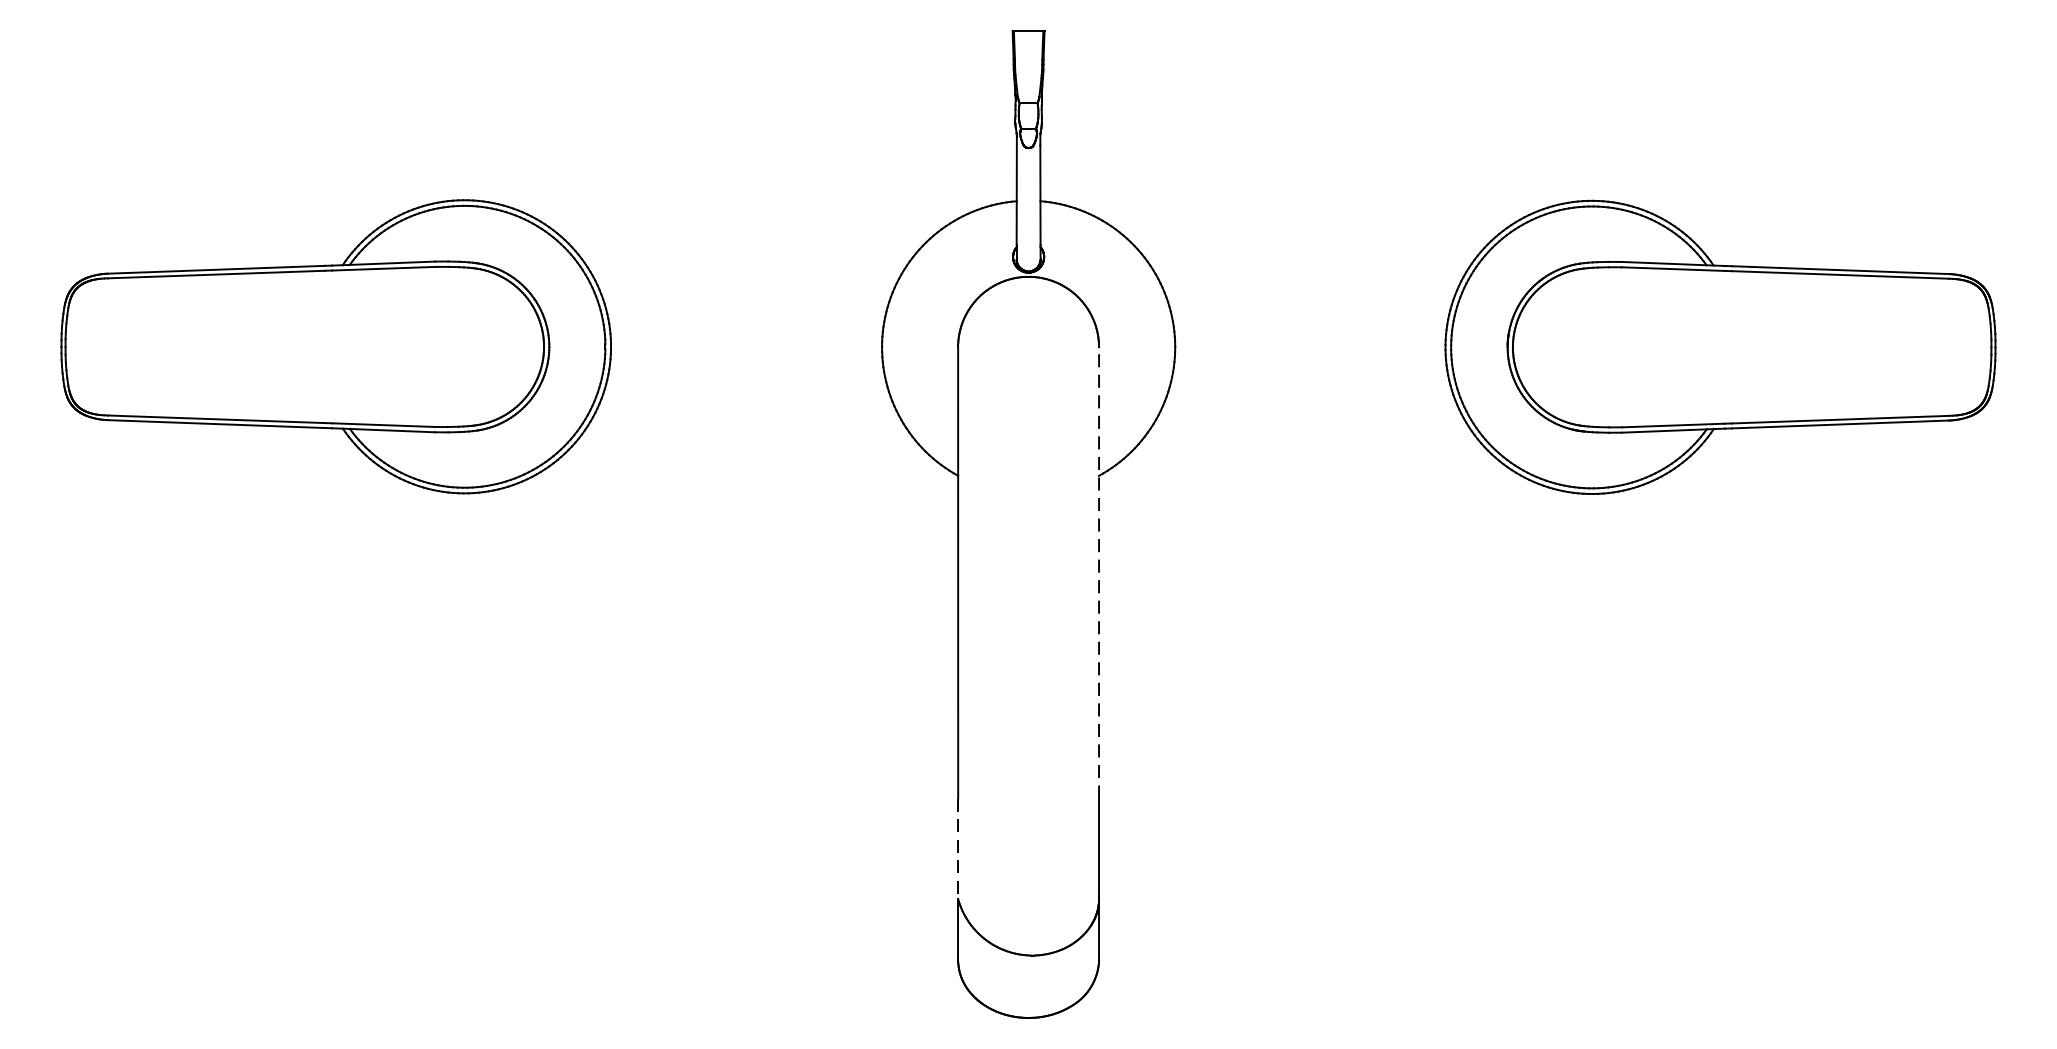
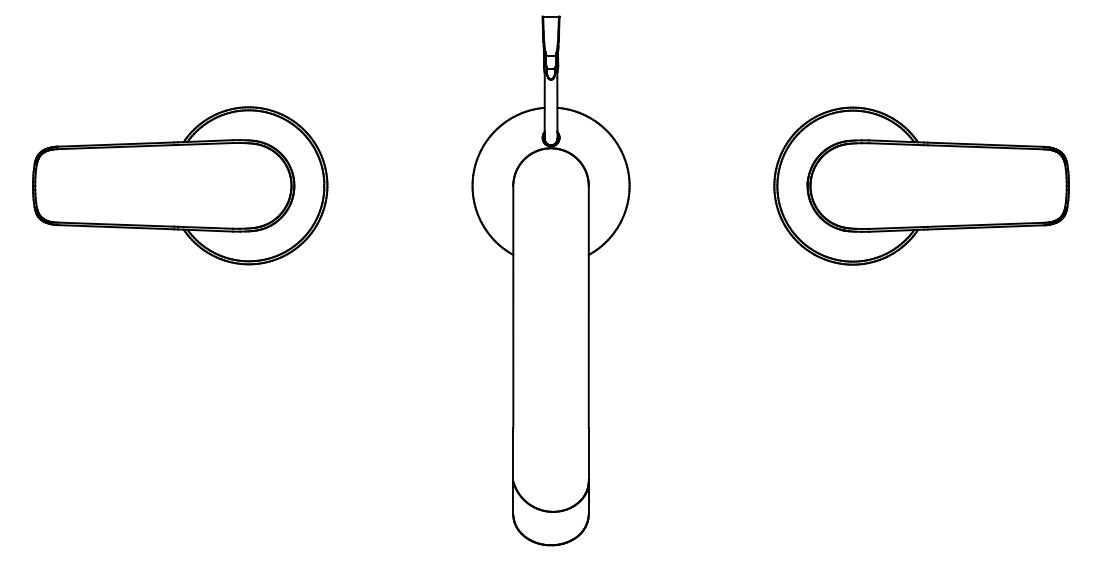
line: (1098, 572) -> (588, 306), dashed -> solid
line: (958, 848) -> (513, 454), dashed -> solid

